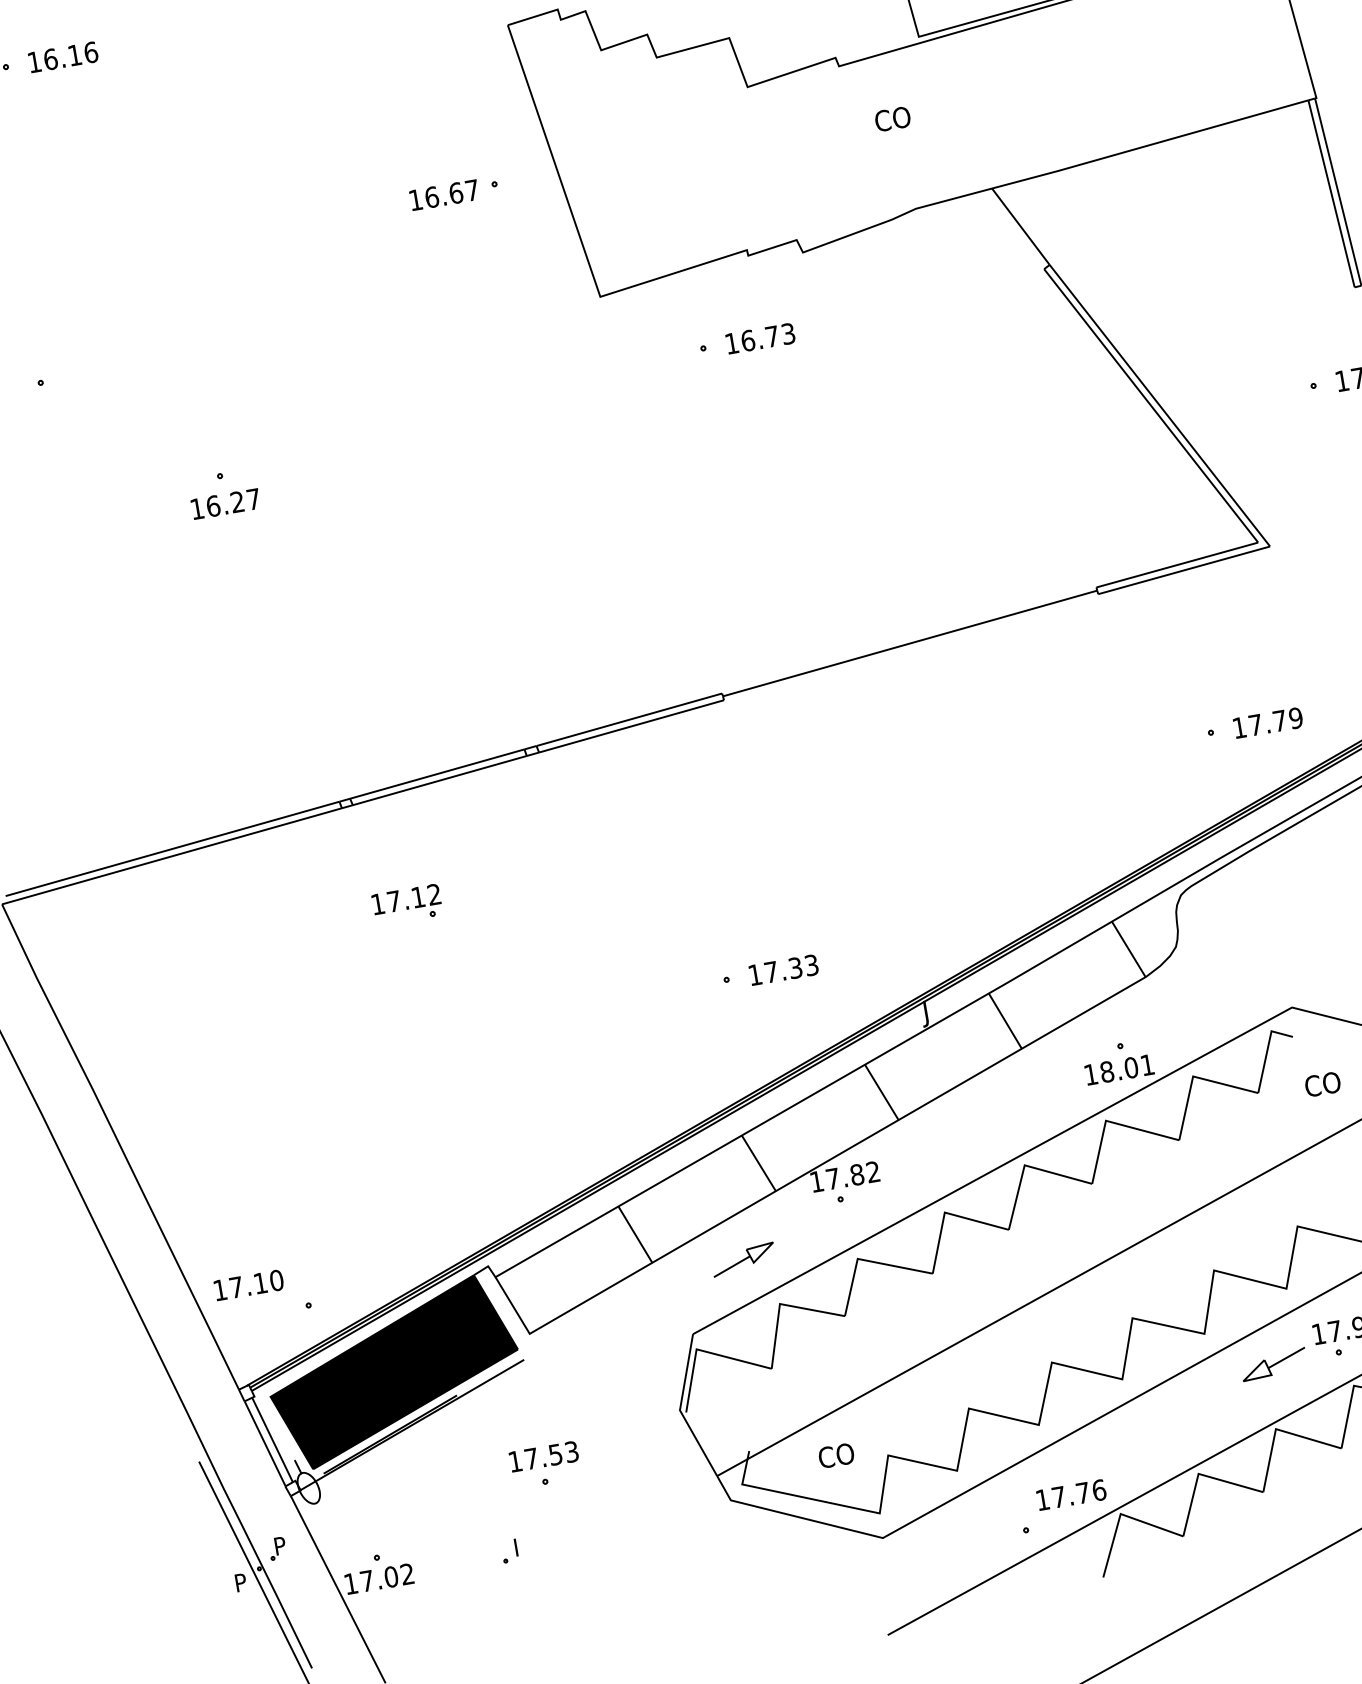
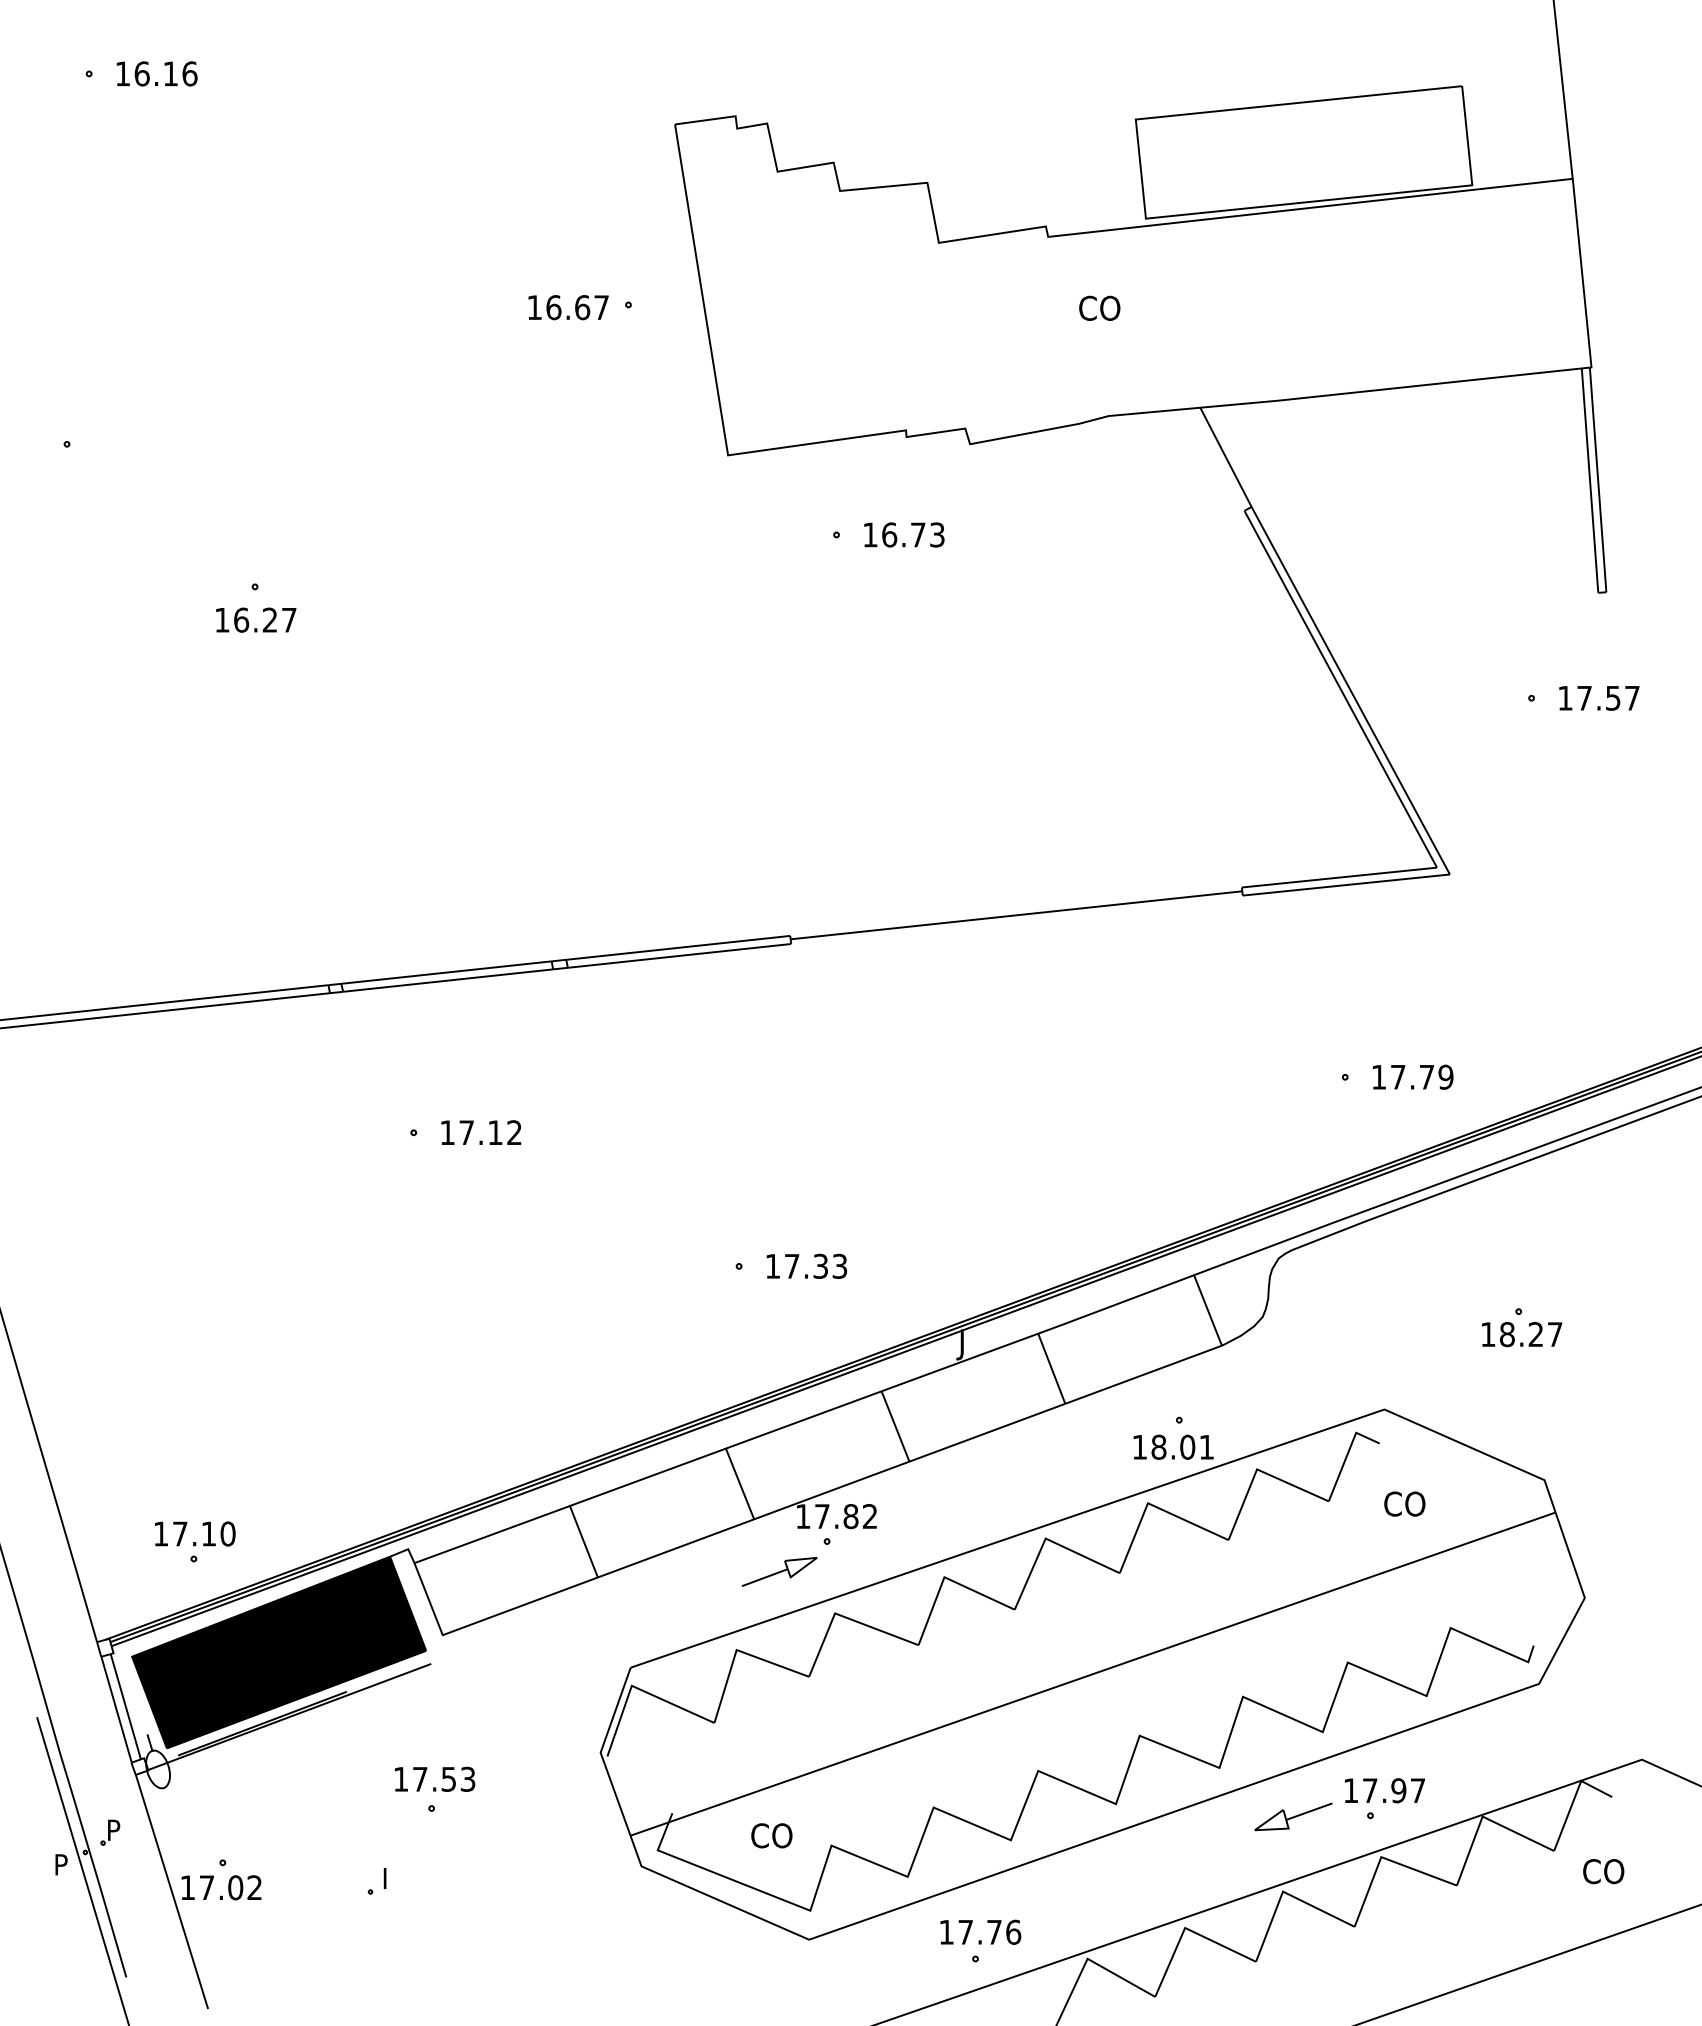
text: (406, 899) -> (481, 1132), moved
part: (743, 1259) -> (779, 1571), moved
text: (249, 1284) -> (195, 1533), moved
text: (1071, 1494) -> (980, 1931), moved

